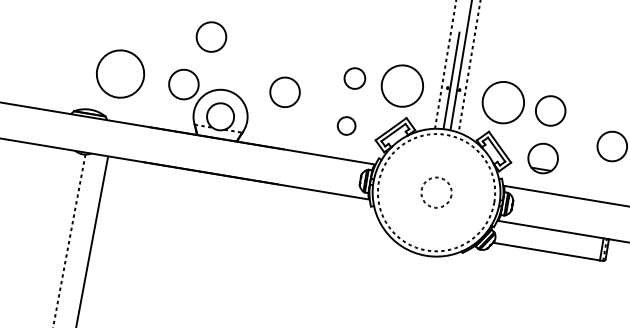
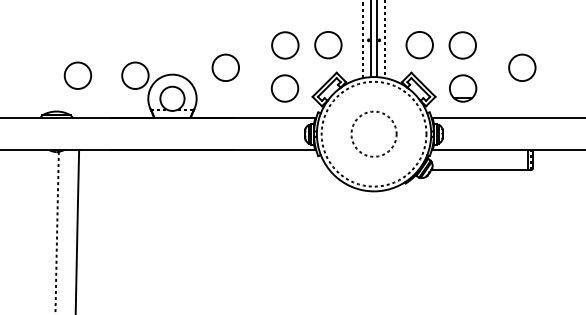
circle: (211, 36) -> (152, 29), removed
circle: (120, 73) -> (77, 75), size x0.62
circle: (355, 78) -> (285, 45), size x1.43
circle: (402, 85) -> (328, 44), size x0.71
circle: (502, 103) -> (419, 45), size x0.71
circle: (346, 125) -> (284, 88), size x1.67
circle: (436, 191) -> (373, 133), size x1.67

